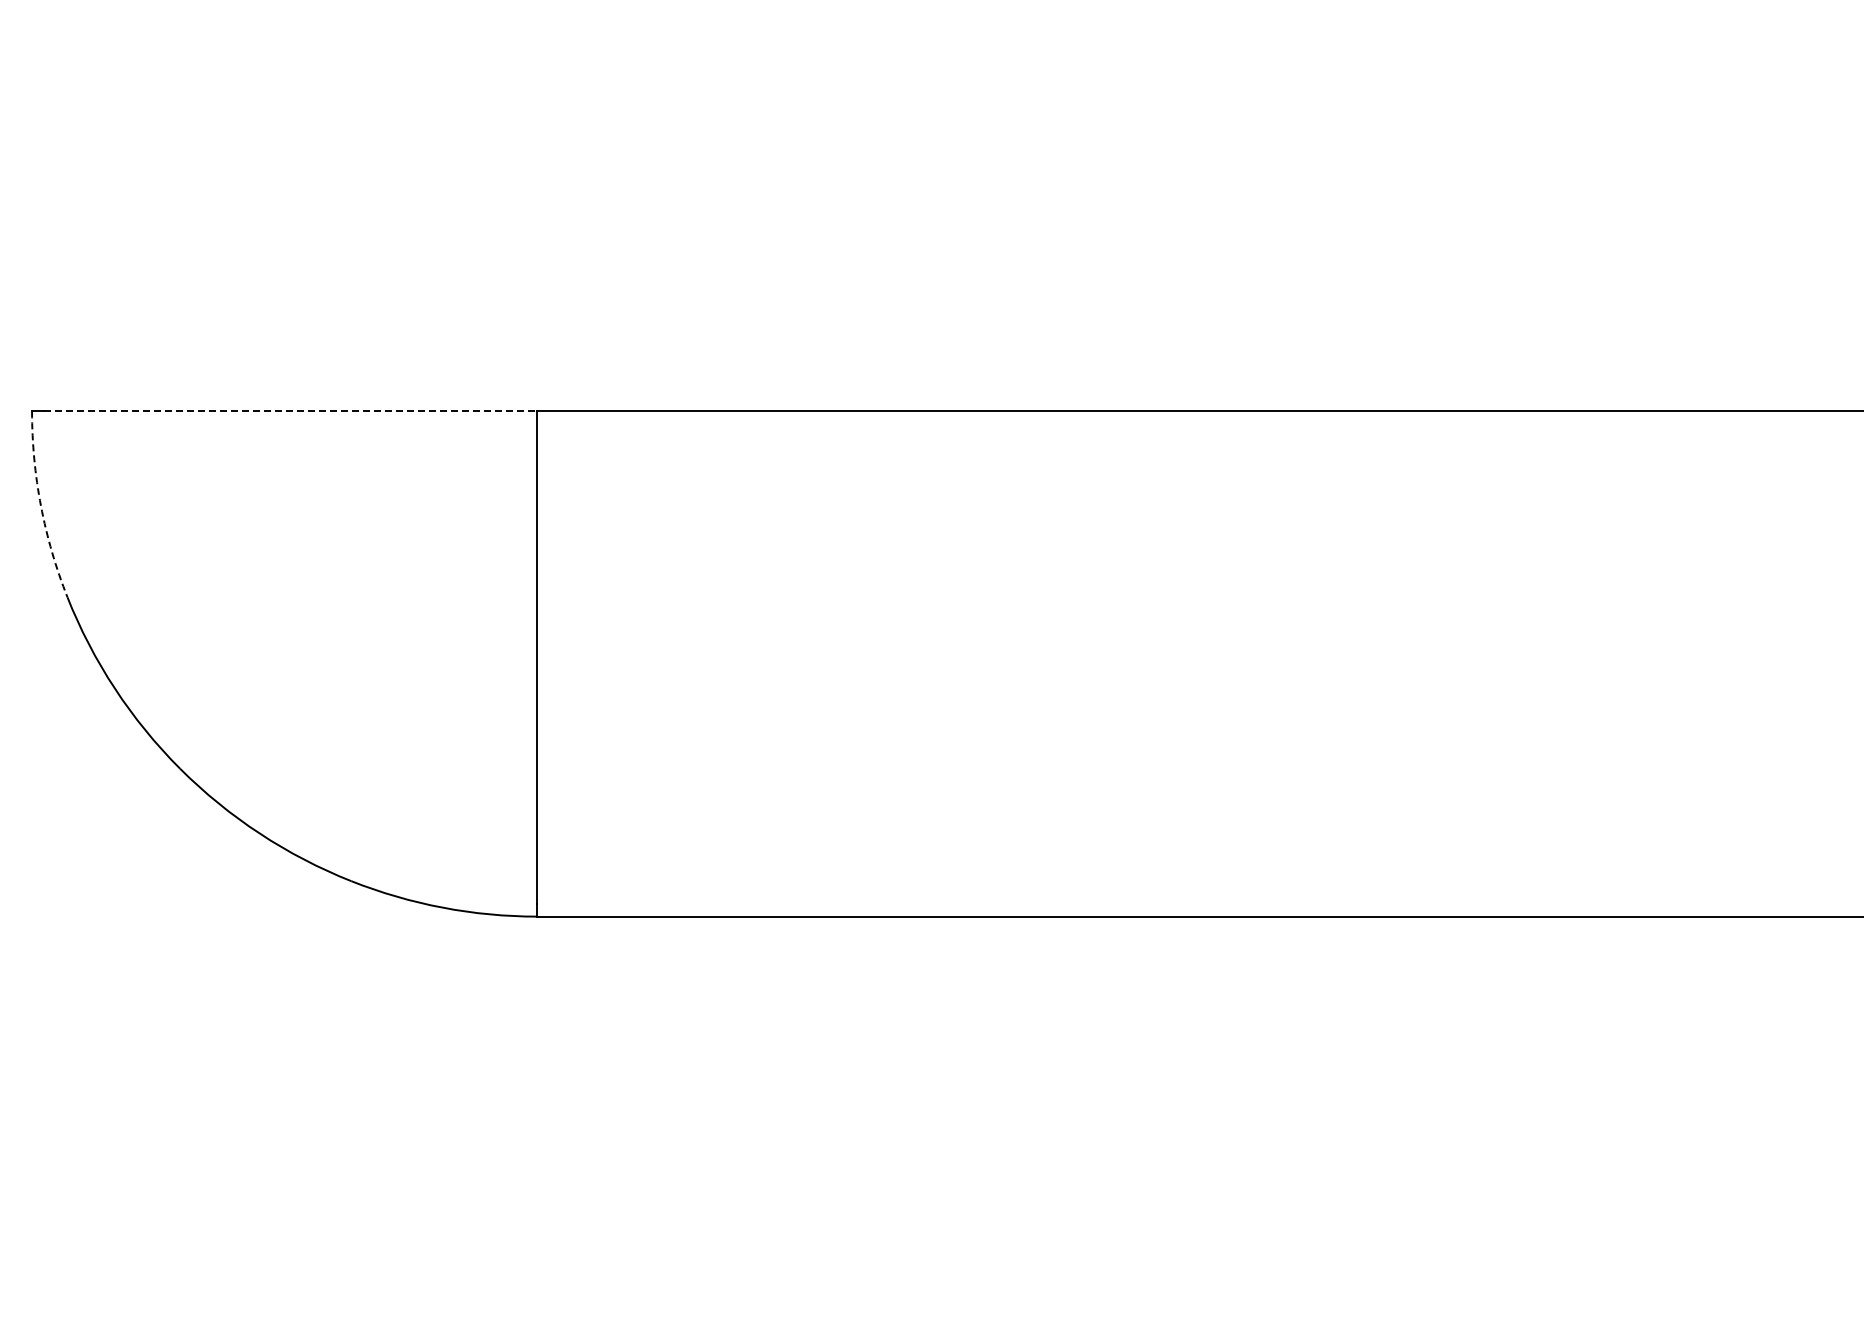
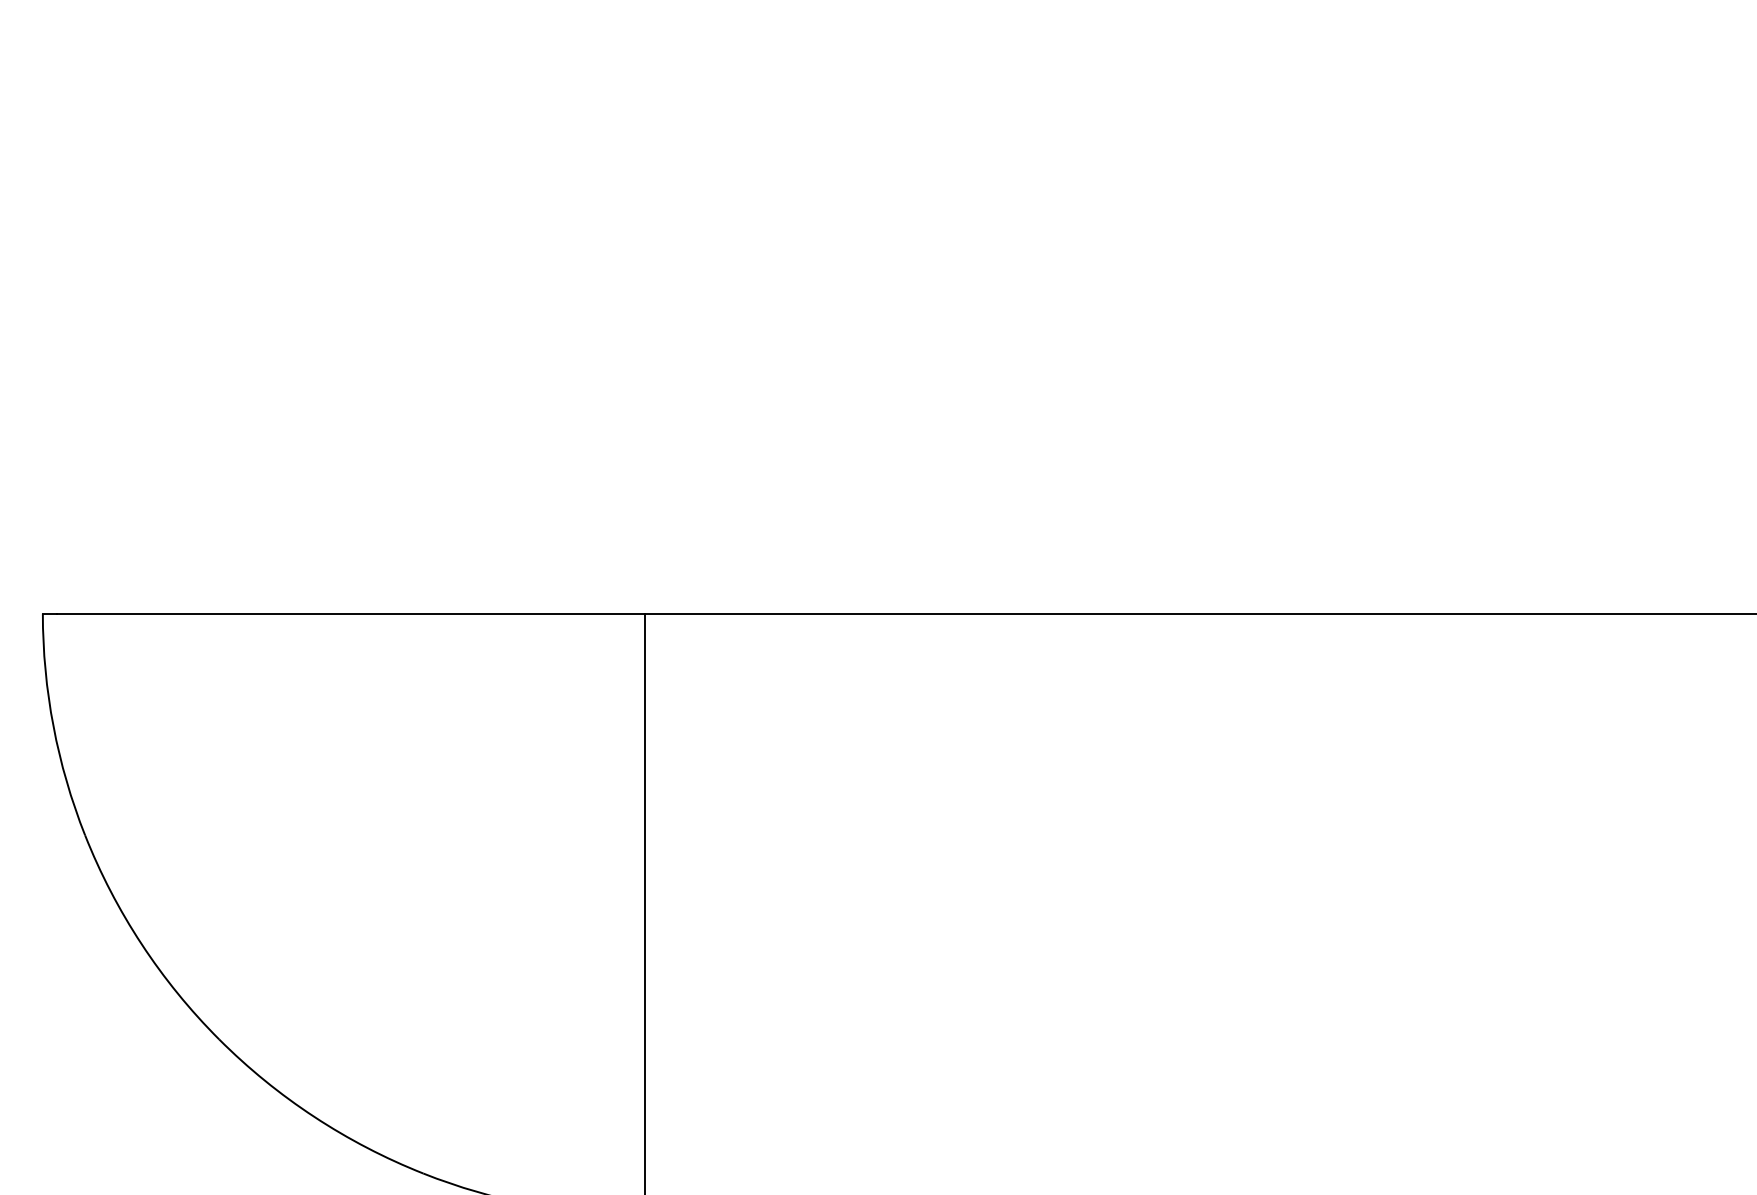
line: (291, 411) -> (352, 613), dashed -> solid
arc: (41, 506) -> (54, 727), dashed -> solid

